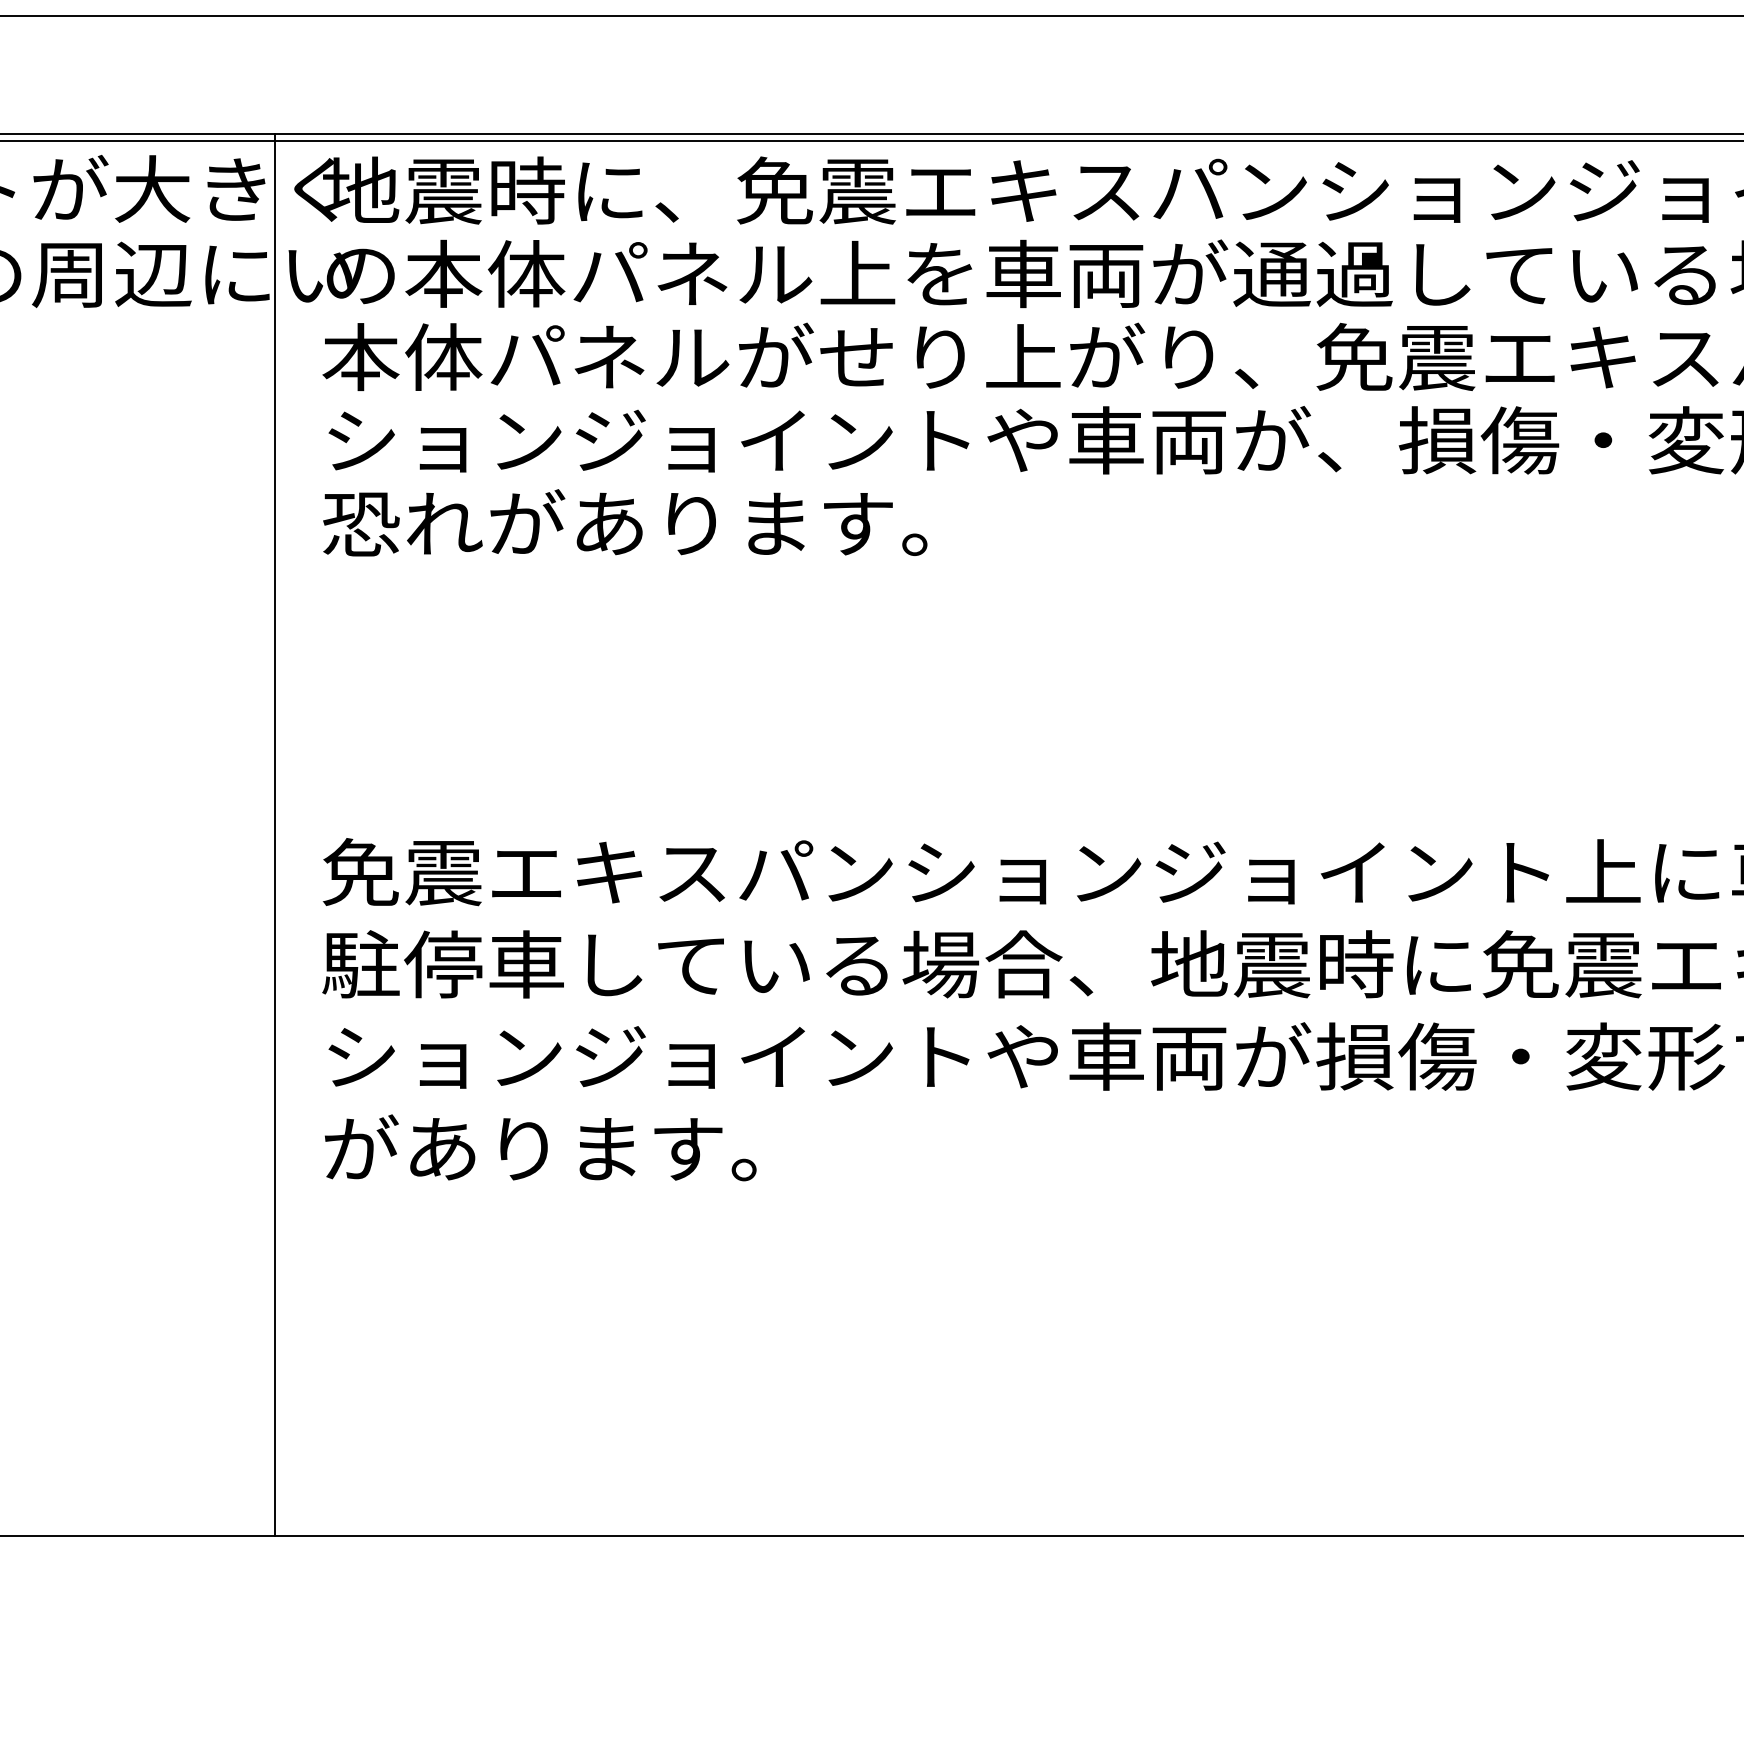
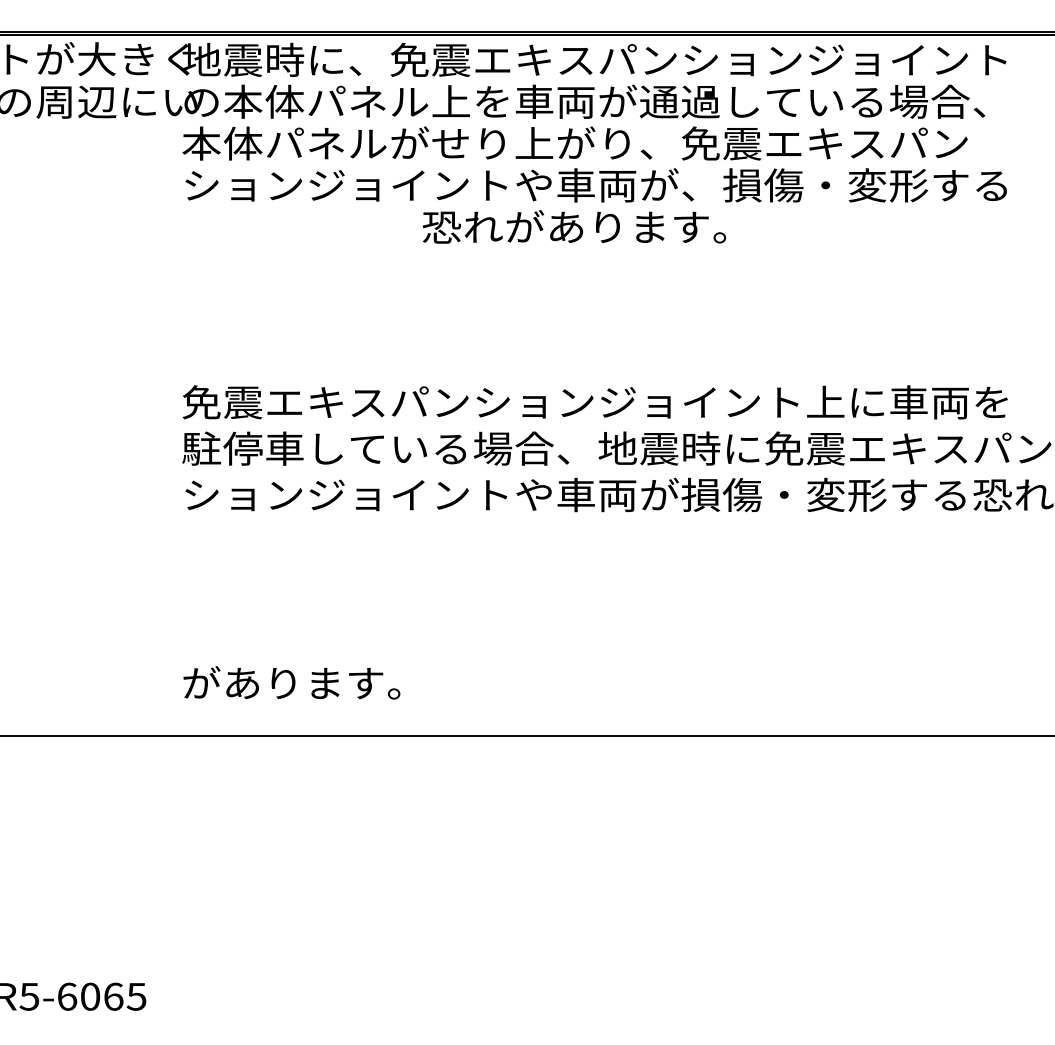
text: (625, 522) -> (574, 226), moved
line: (275, 834) -> (158, 383), removed
text: (539, 1147) -> (291, 682), moved

